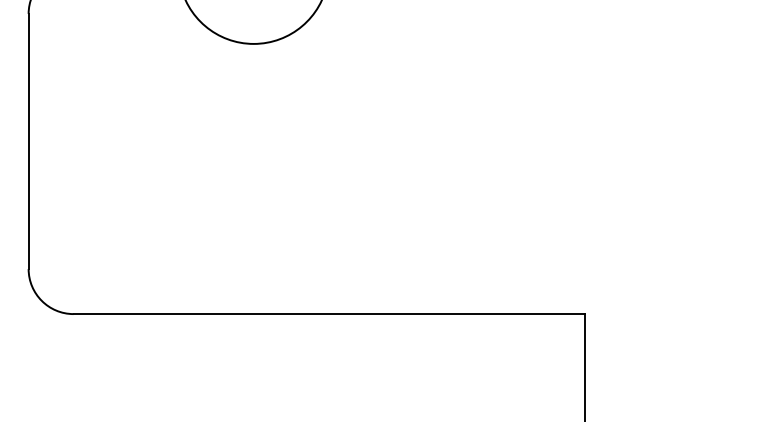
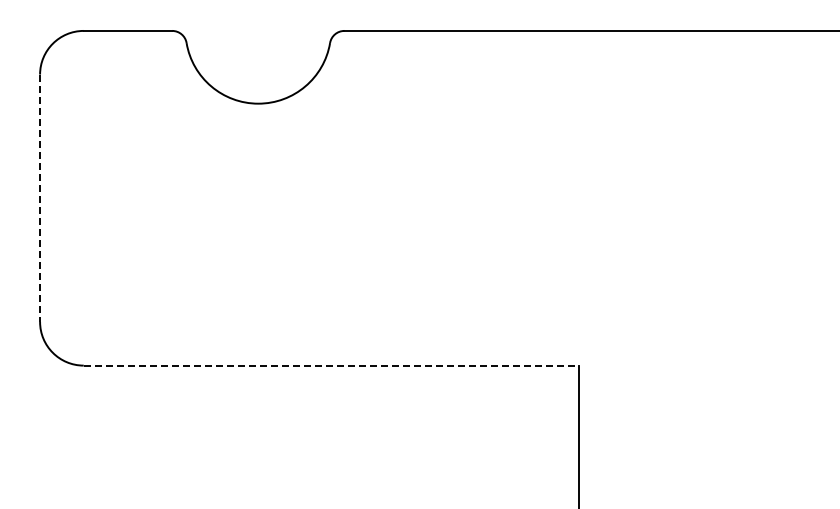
line: (29, 141) -> (40, 198), solid -> dashed
line: (329, 313) -> (331, 365), solid -> dashed

